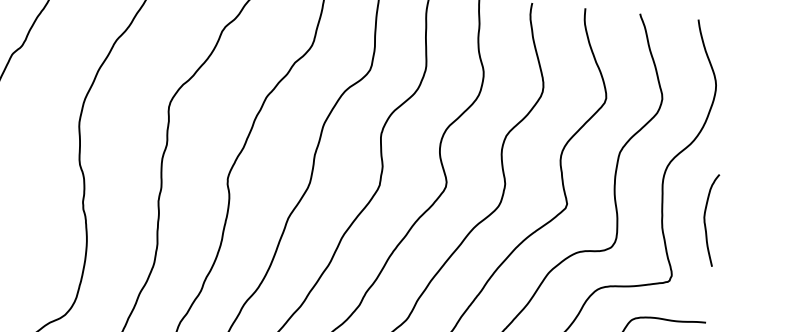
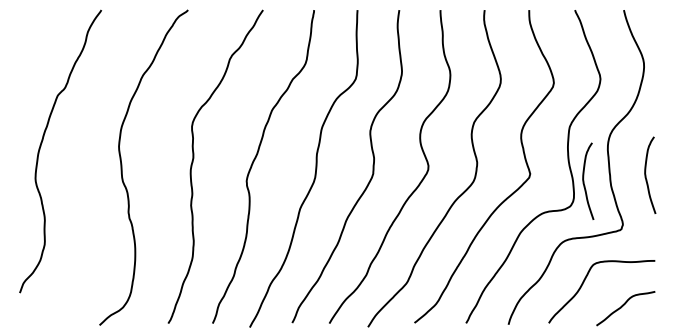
curve: (631, 218) -> (584, 180), added

